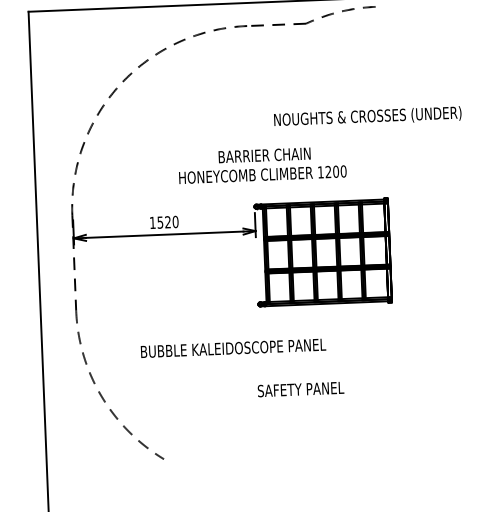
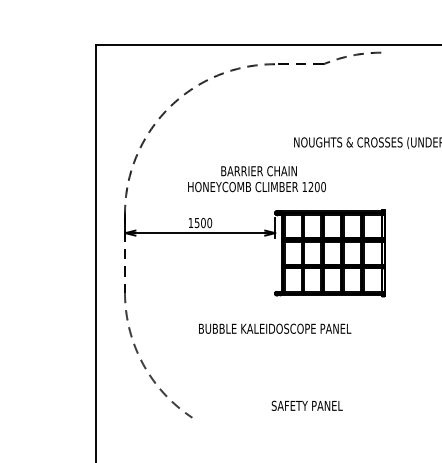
text: (261, 165) -> (256, 179), moved
text: (168, 222) -> (203, 223), 1520 -> 1500
text: (233, 347) -> (275, 328), moved
text: (300, 389) -> (306, 405), moved

